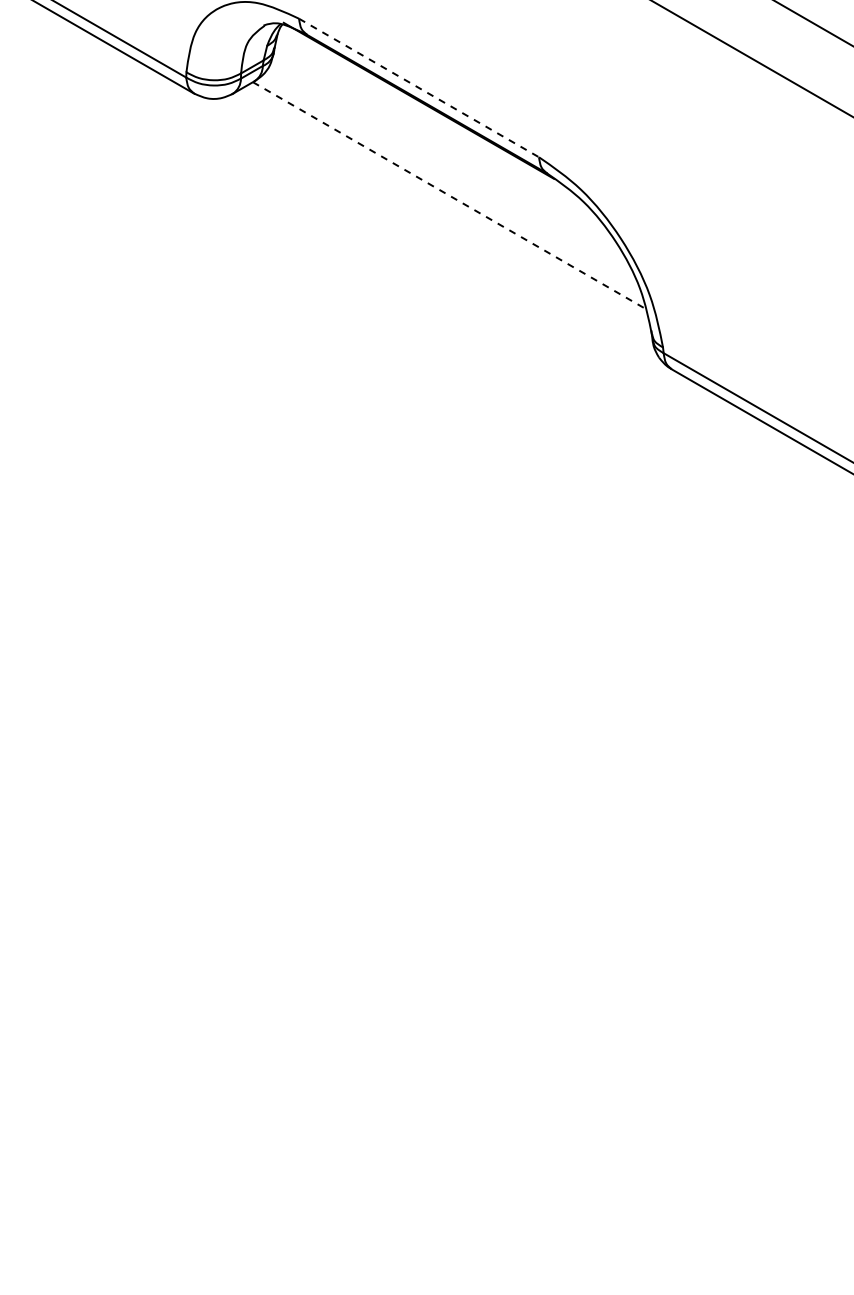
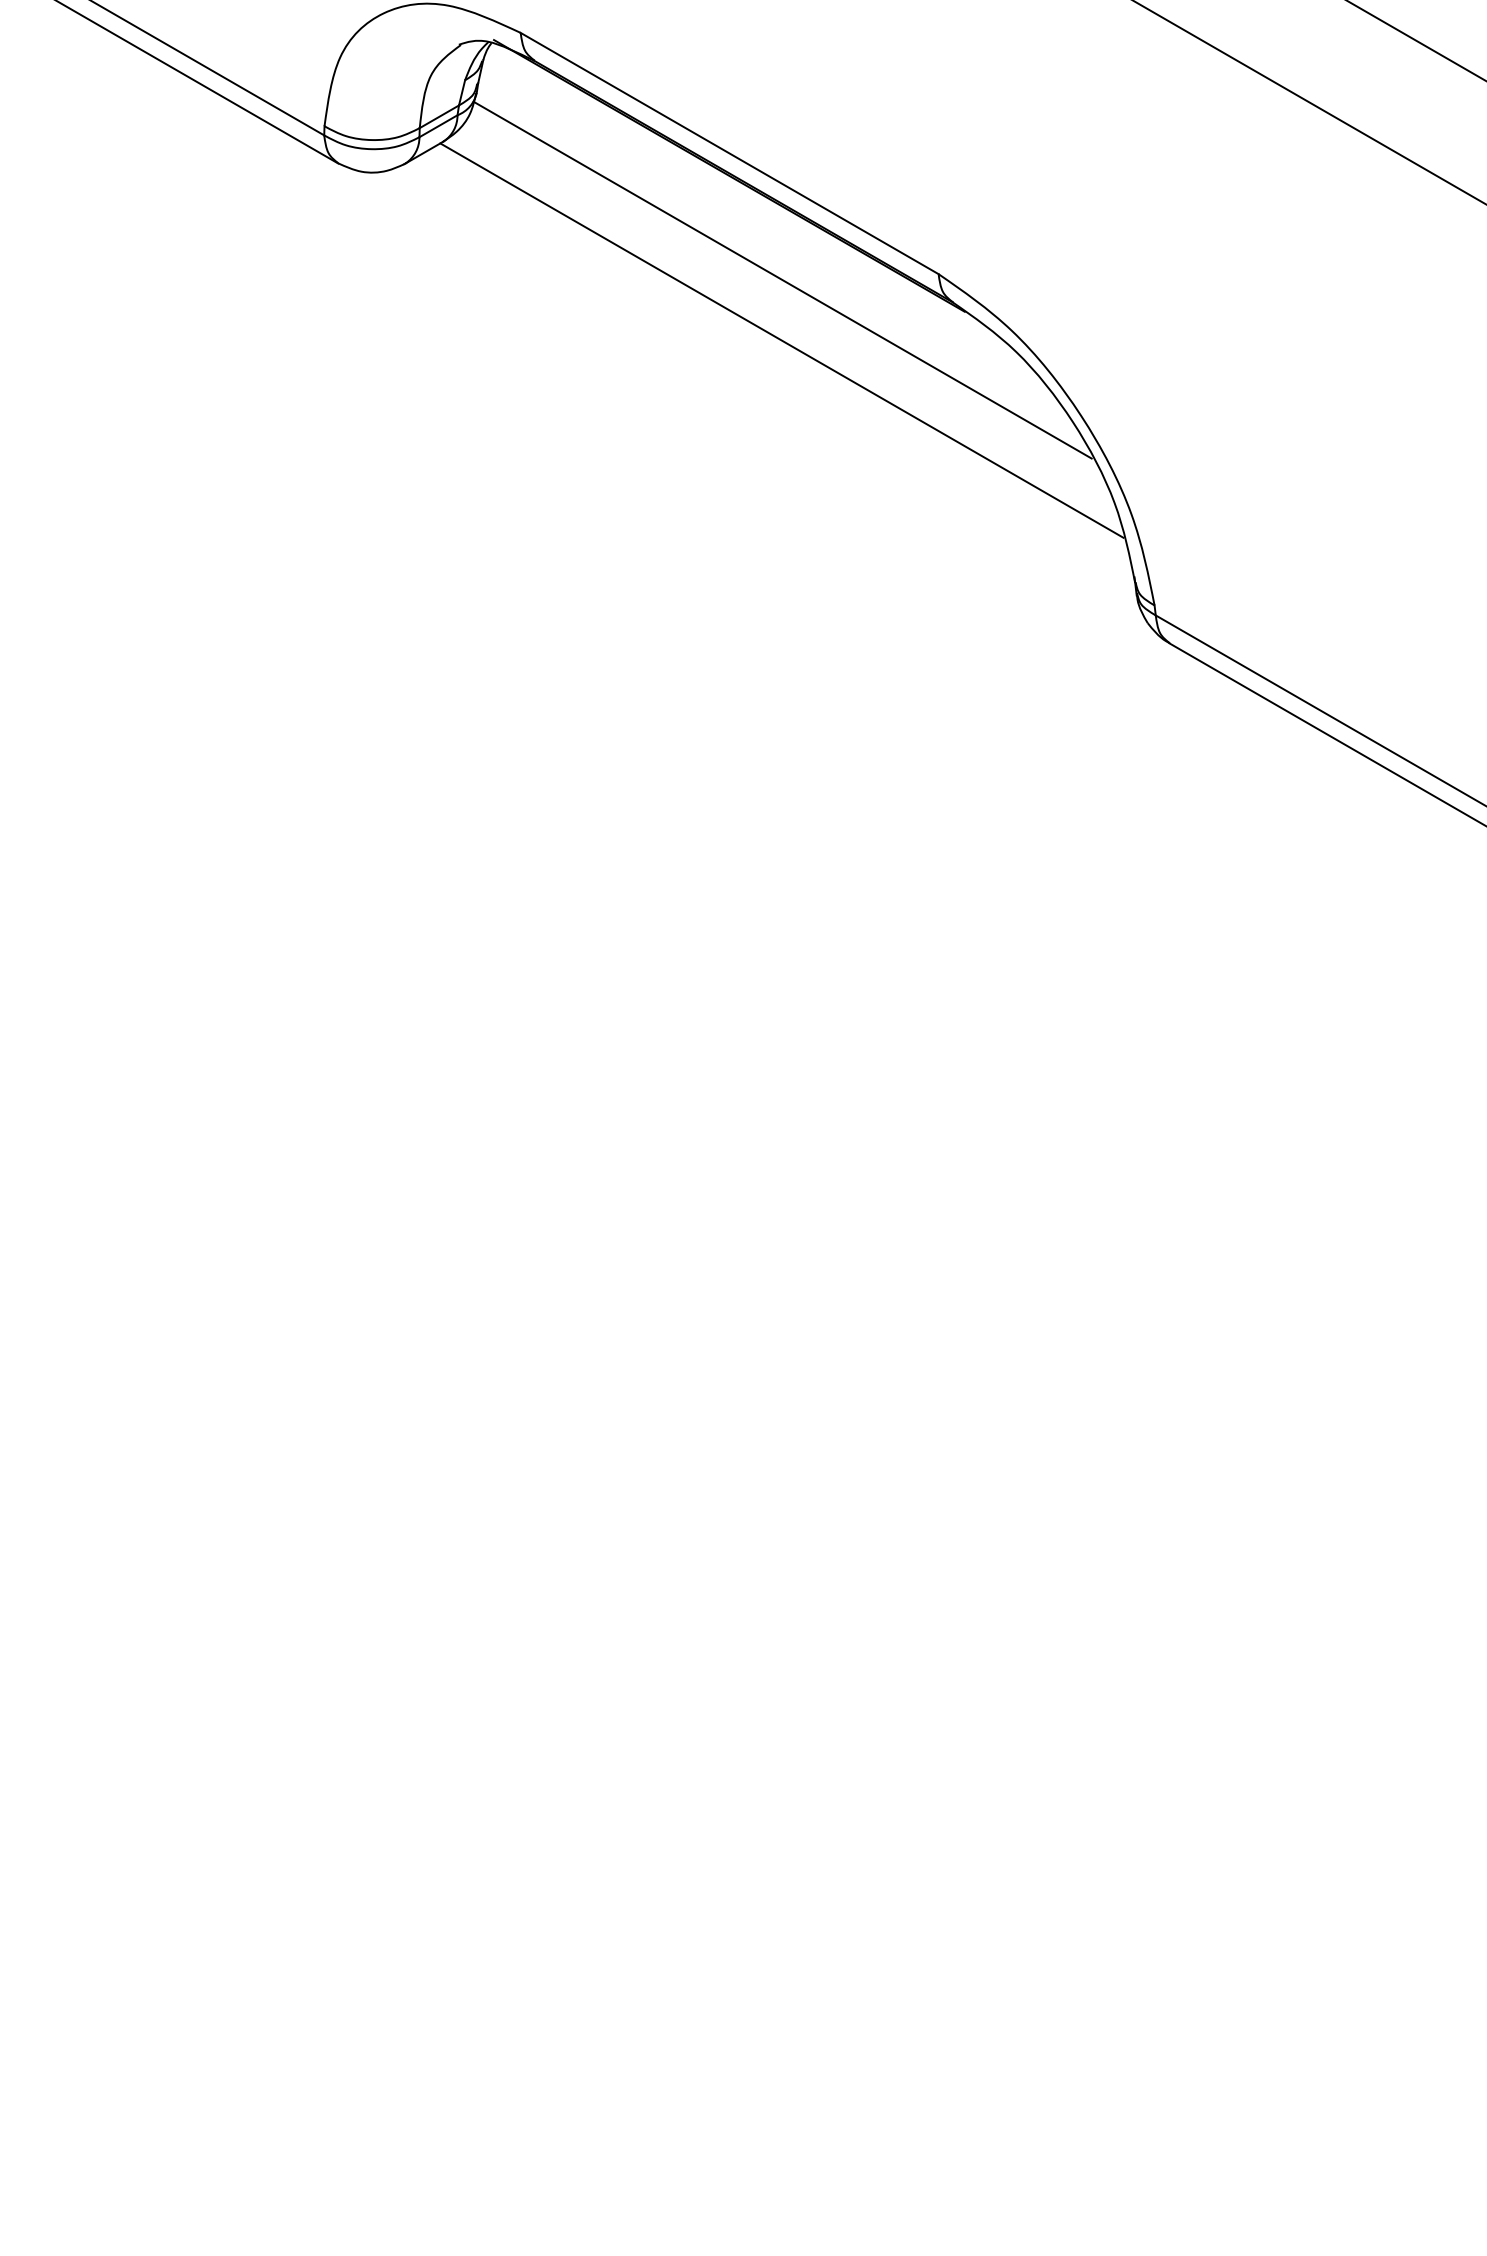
line: (419, 88) -> (730, 154), dashed -> solid
line: (449, 160) -> (782, 279), added
line: (449, 195) -> (782, 340), dashed -> solid

